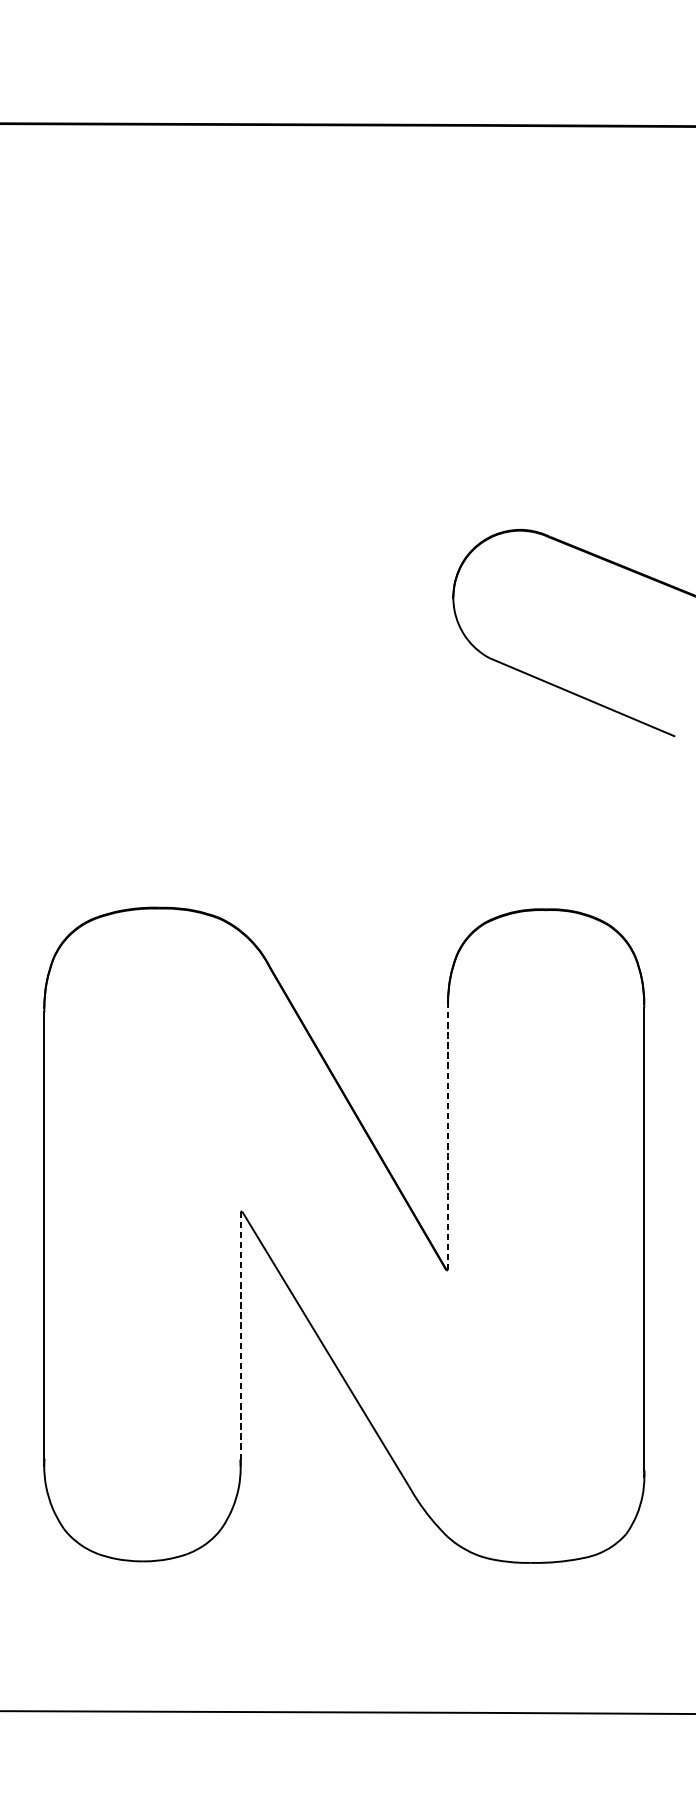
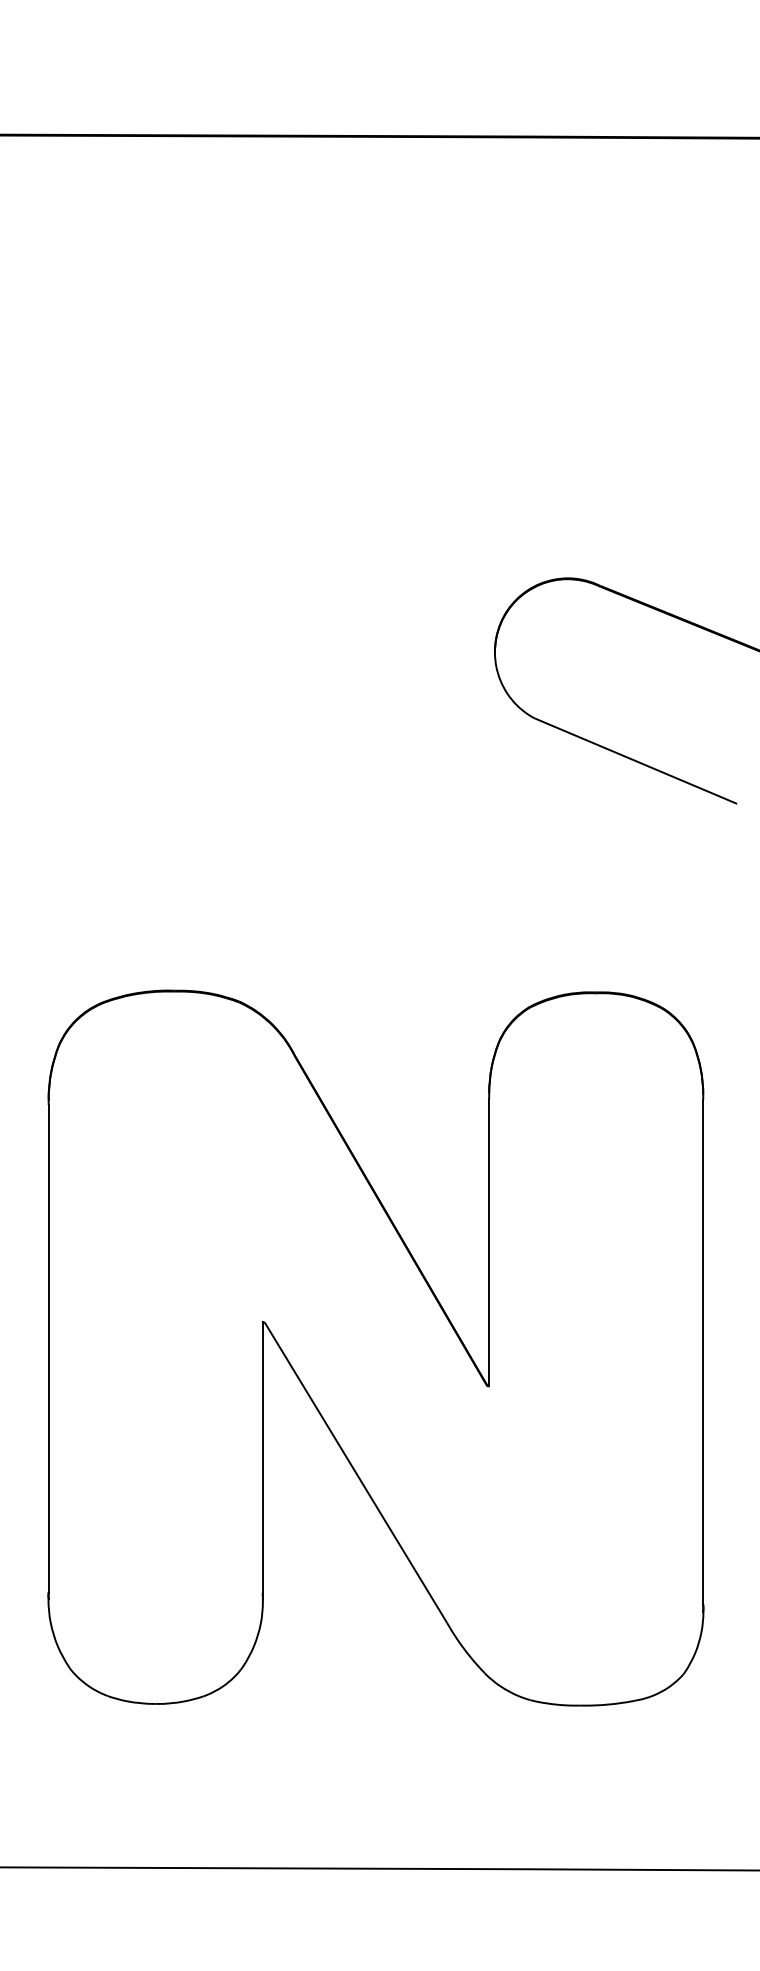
line: (448, 1138) -> (489, 1242), dashed -> solid
line: (240, 1335) -> (262, 1457), dashed -> solid

